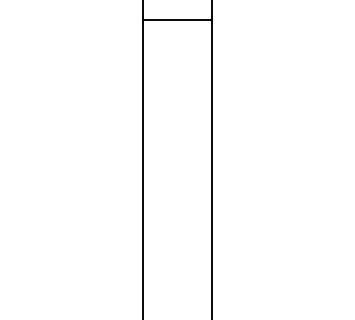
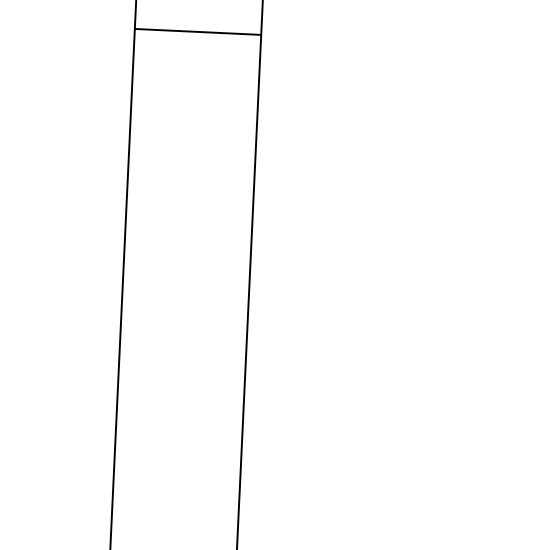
line: (177, 20) -> (198, 31), moved

